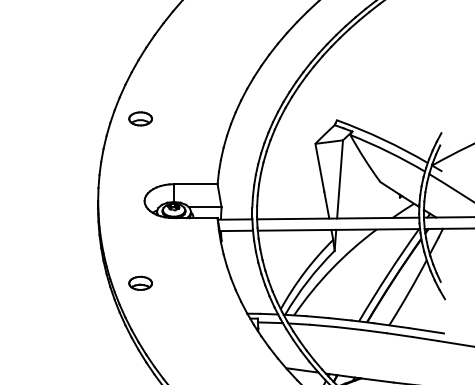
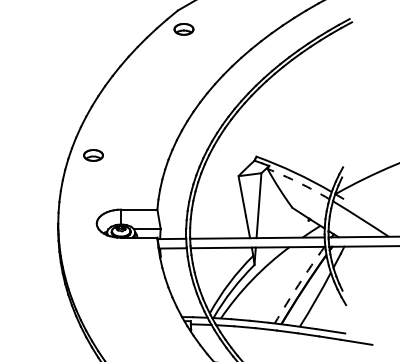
arc: (388, 151) -> (299, 182), solid -> dashed
arc: (387, 274) -> (298, 284), solid -> dashed
part: (140, 282) -> (93, 291), removed

